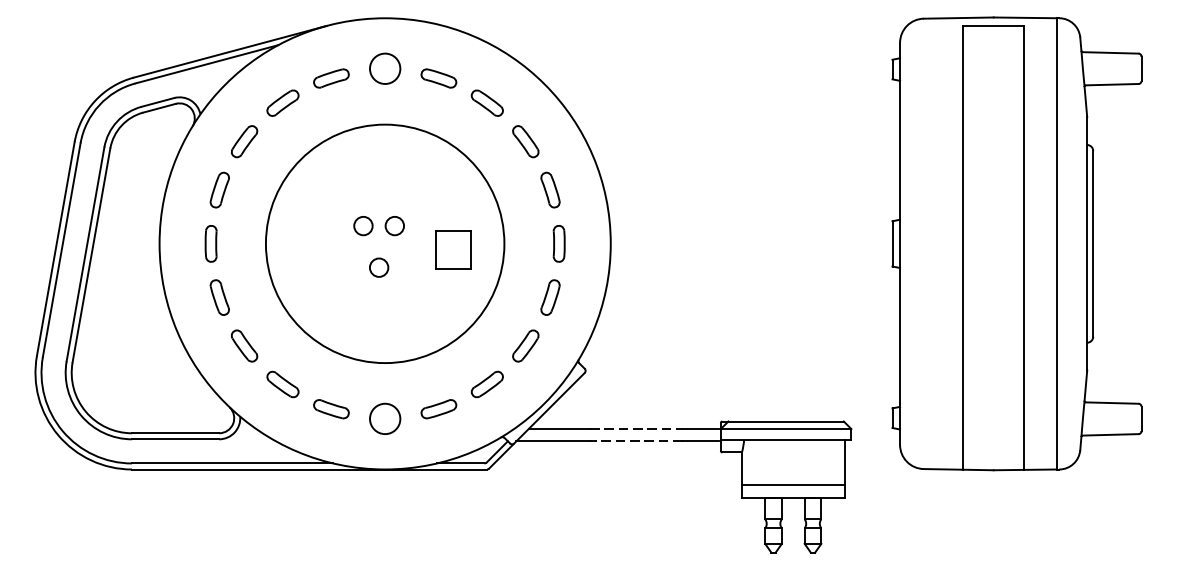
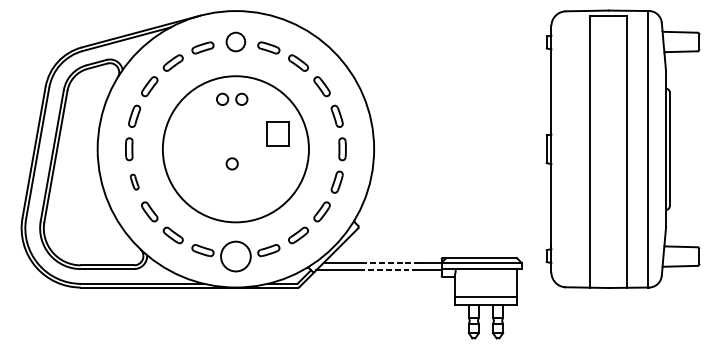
part: (379, 224) -> (232, 98), moved
part: (453, 249) -> (277, 133), moved
part: (219, 296) -> (134, 181), size x0.7
circle: (384, 418) -> (235, 256), size x1.6

